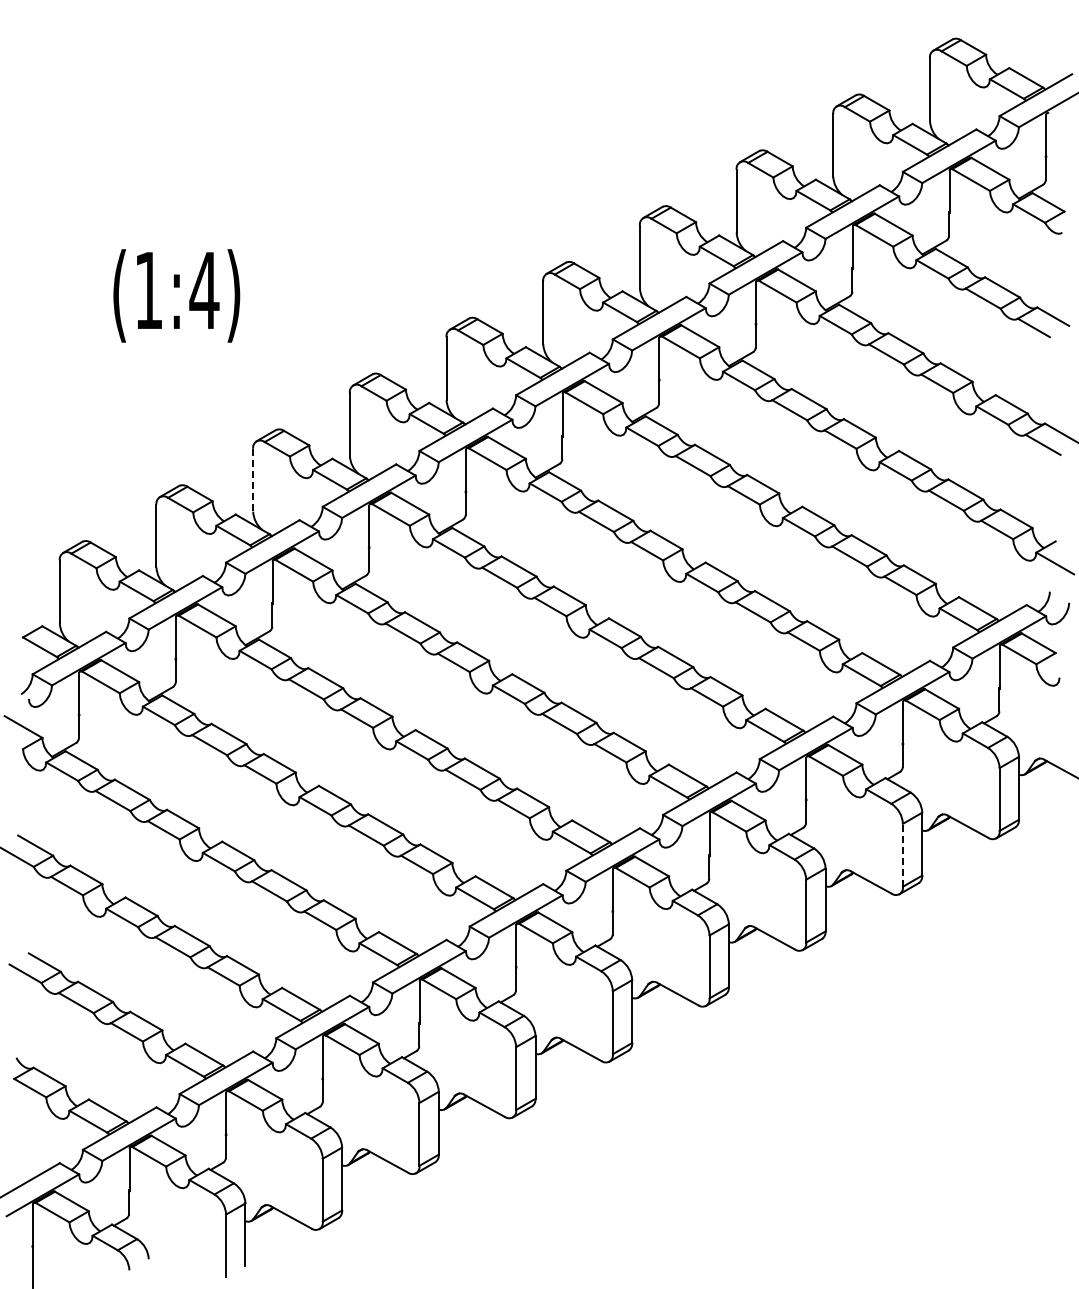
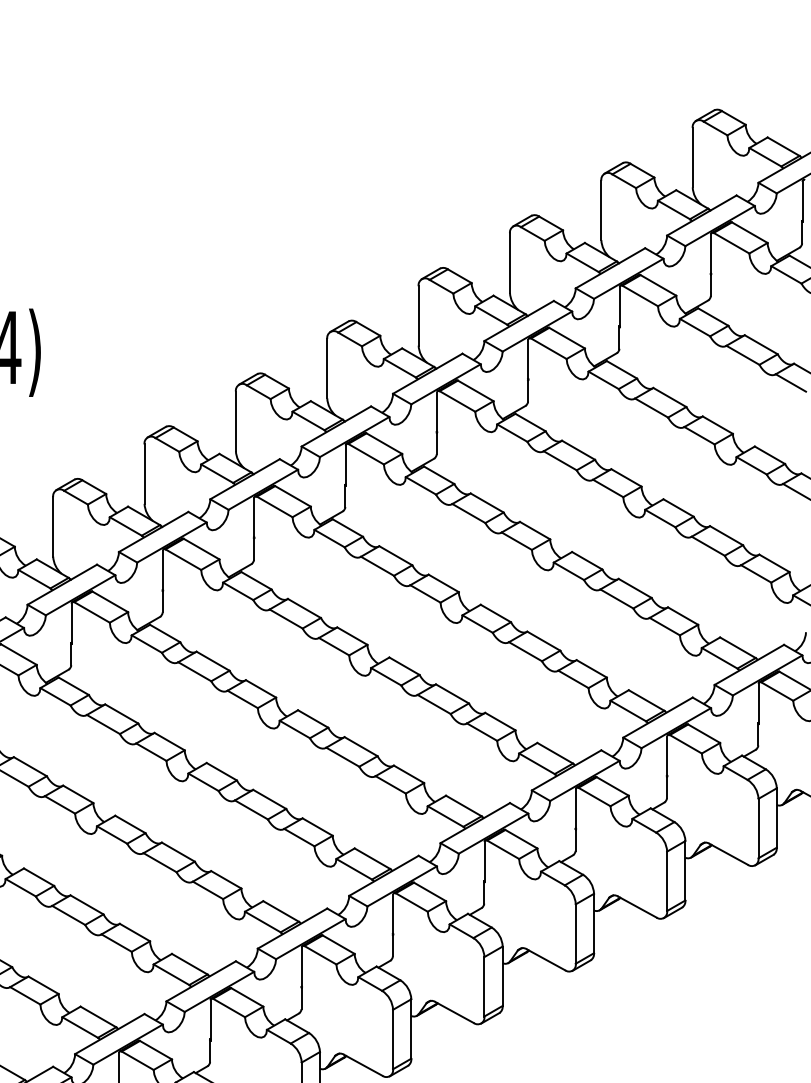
line: (253, 480) -> (53, 527), dashed -> solid
line: (902, 854) -> (666, 880), dashed -> solid

